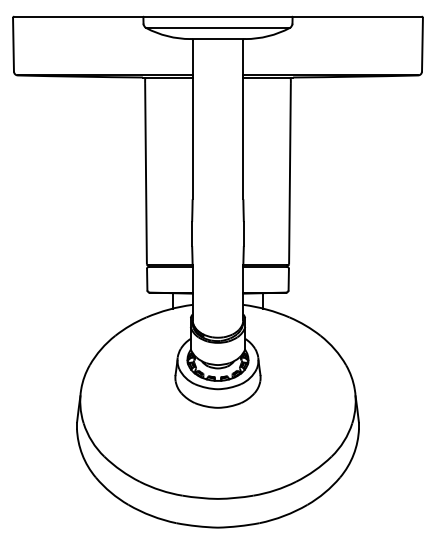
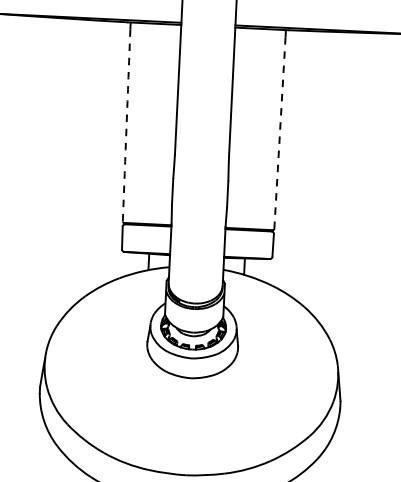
arc: (146, 174) -> (127, 125), solid -> dashed
arc: (289, 174) -> (279, 133), solid -> dashed

